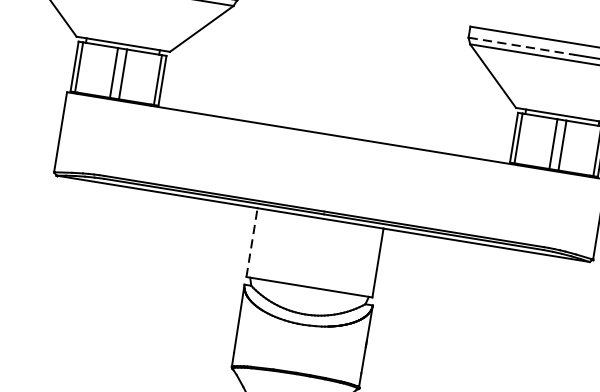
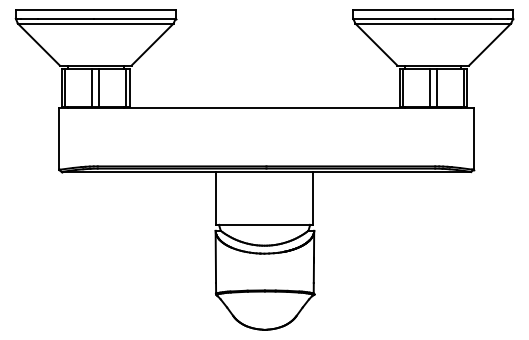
line: (522, 45) -> (394, 18), dashed -> solid
line: (252, 241) -> (216, 197), dashed -> solid

